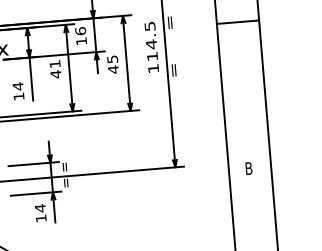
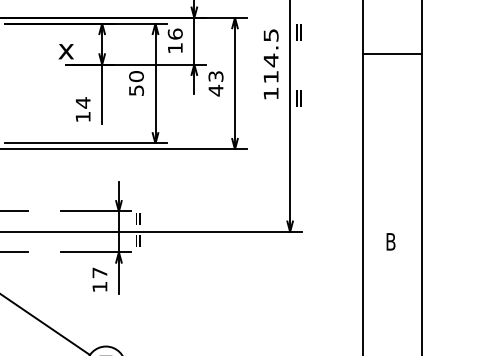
line: (238, 22) -> (392, 53), moved
text: (112, 59) -> (215, 76), 45 -> 43
text: (55, 69) -> (136, 83), 41 -> 50
text: (40, 208) -> (99, 272), 14 -> 17

